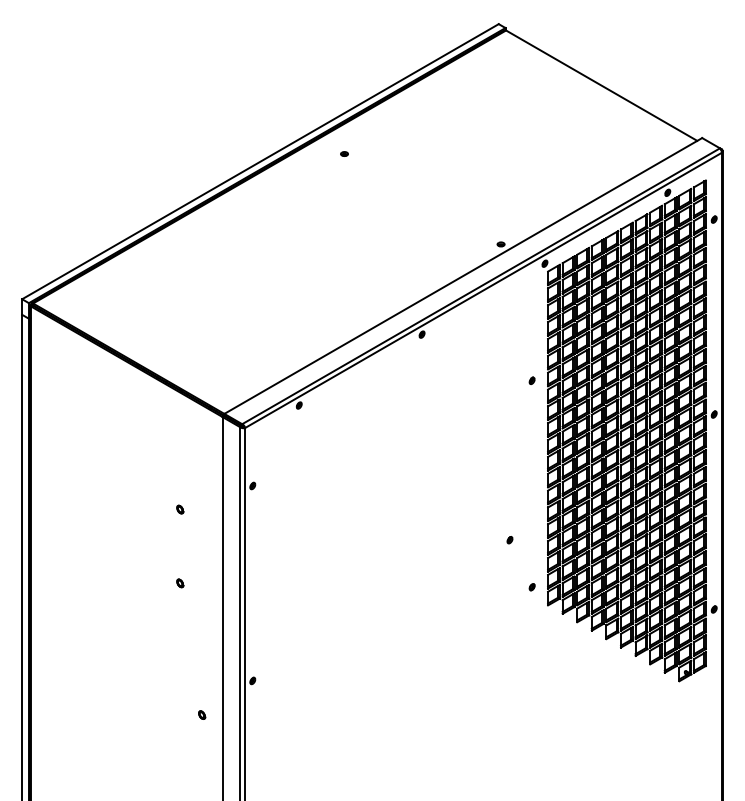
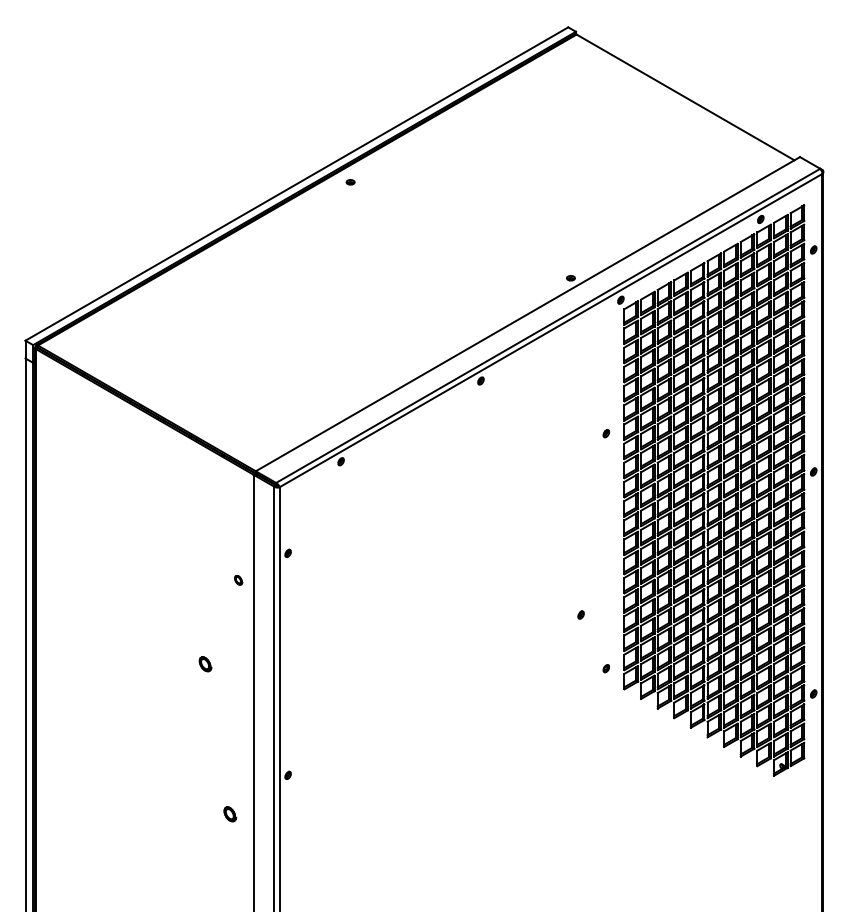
part: (344, 154) -> (350, 182), moved
part: (180, 509) -> (238, 580), moved
part: (180, 583) -> (205, 664), size x1.6
part: (202, 715) -> (230, 814), size x1.6

